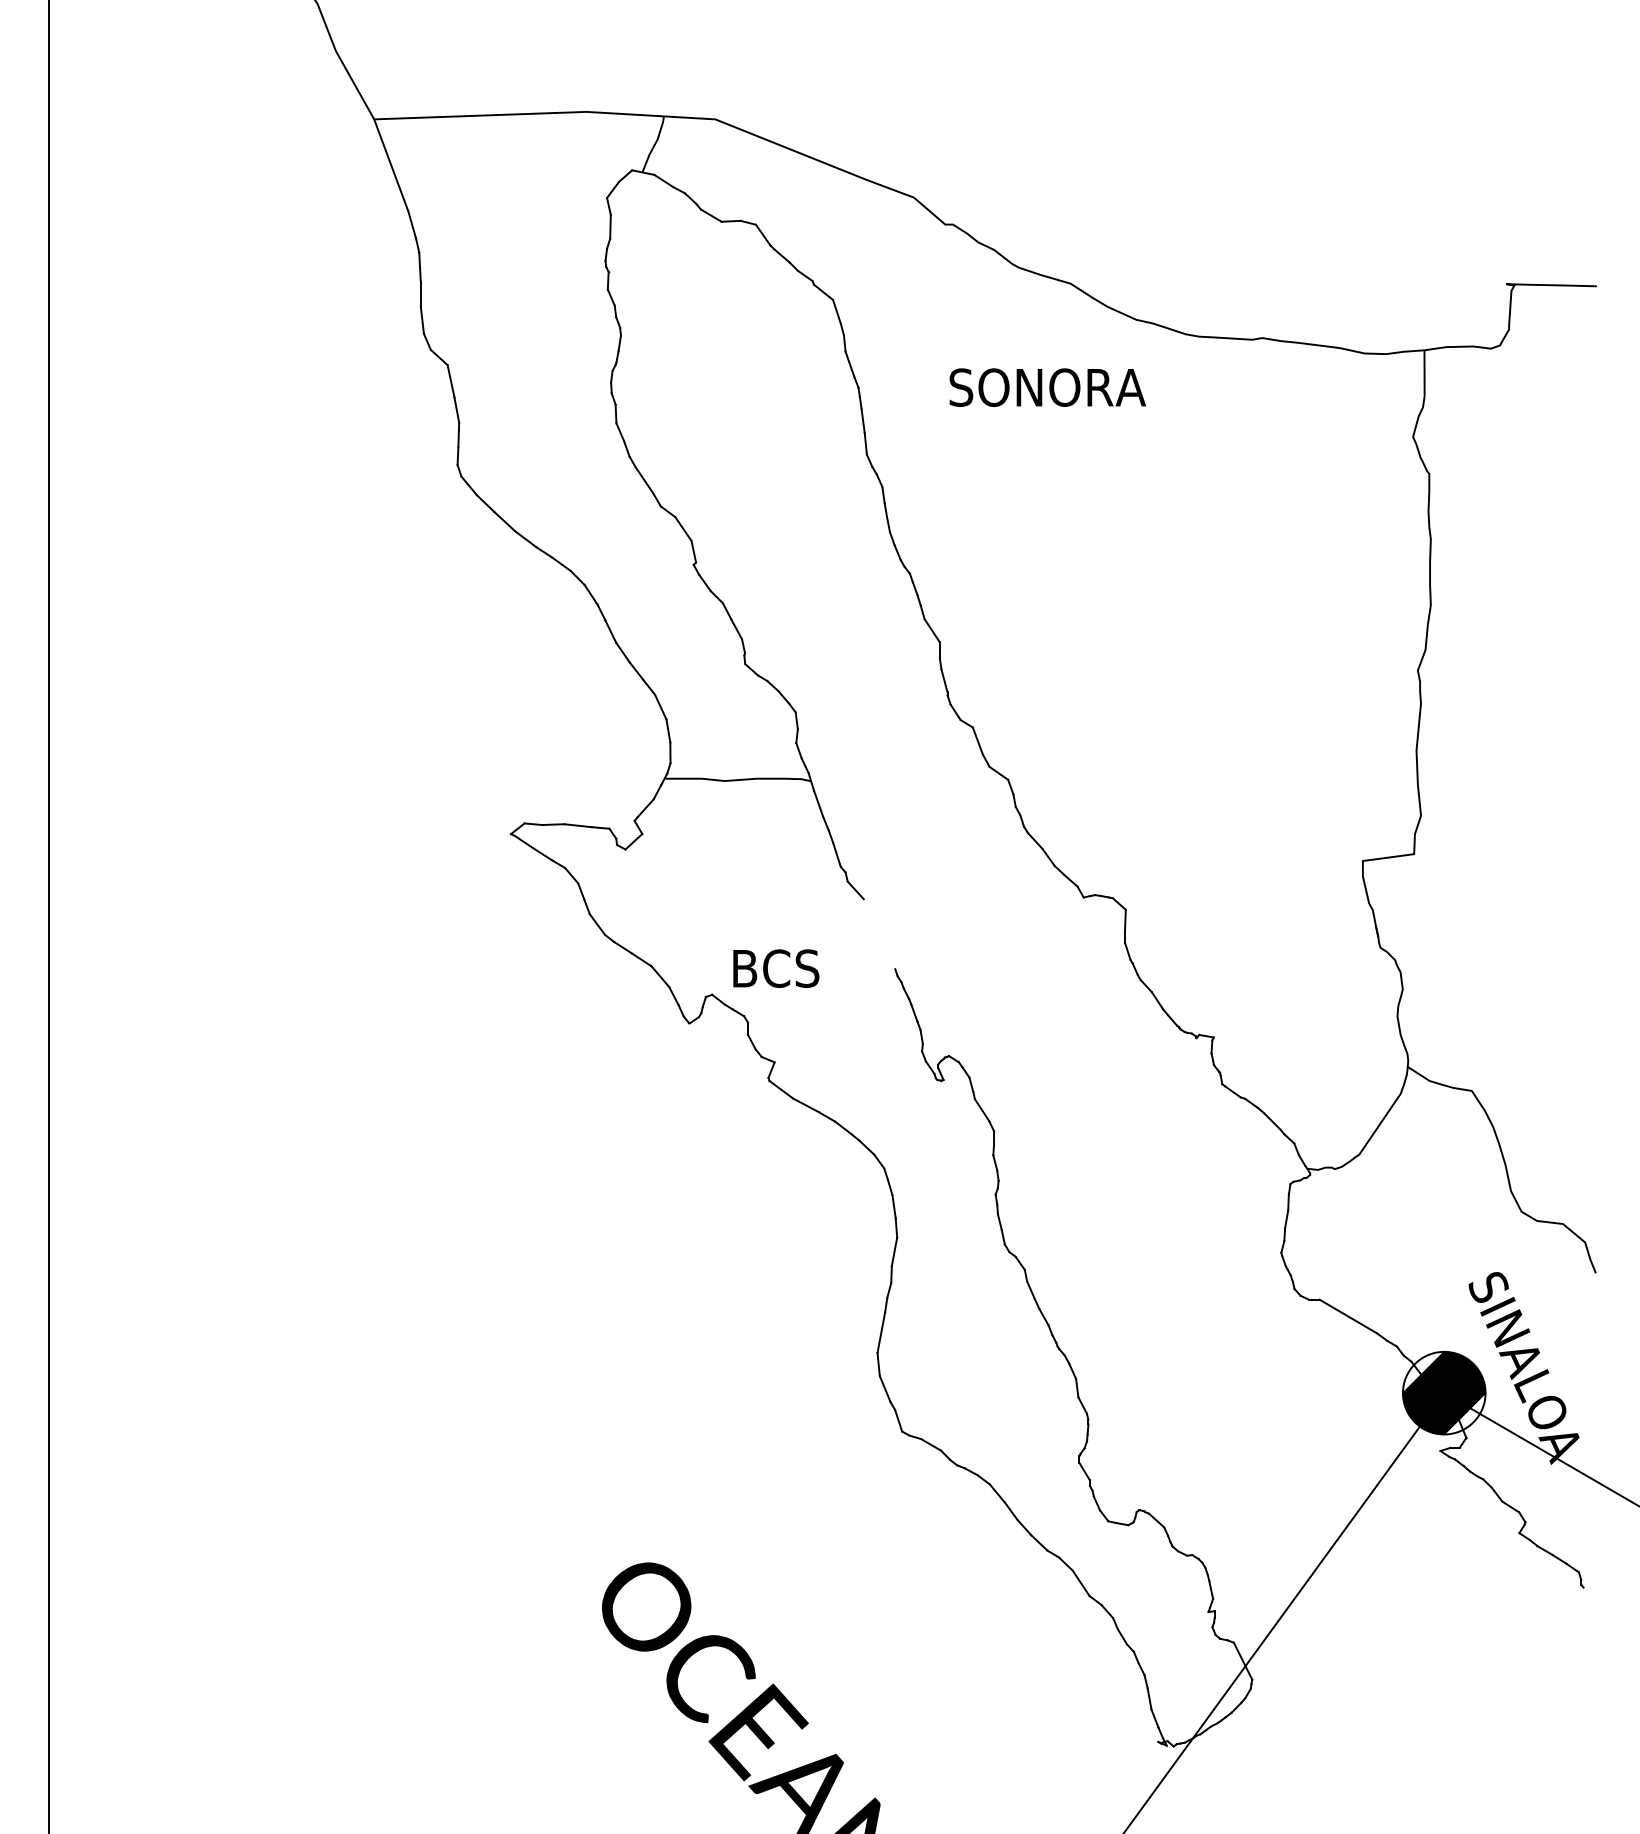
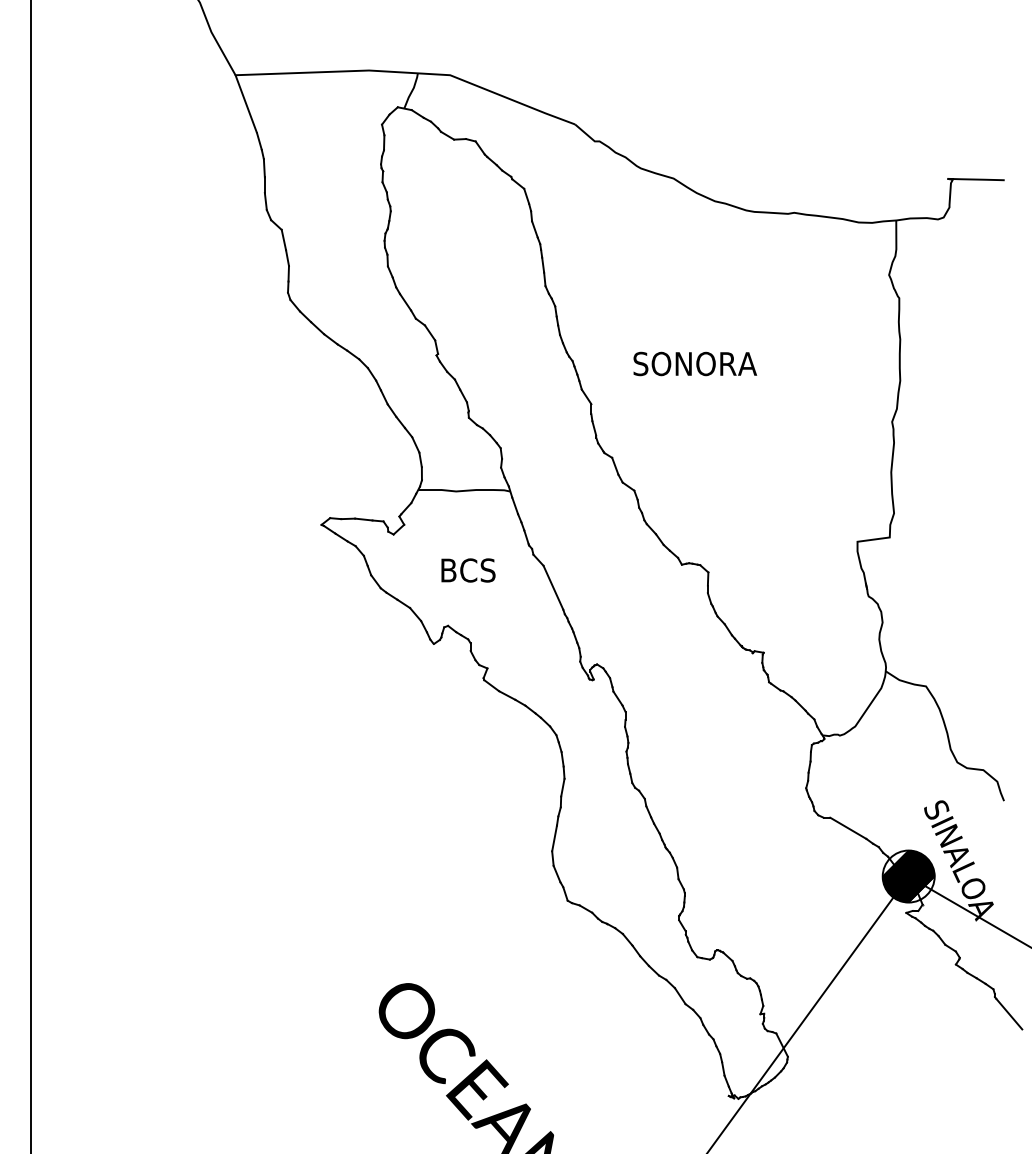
text: (1048, 386) -> (695, 363), moved
line: (879, 933) -> (553, 587), added
text: (776, 968) -> (468, 570), moved
line: (1604, 1610) -> (1009, 1013), added

